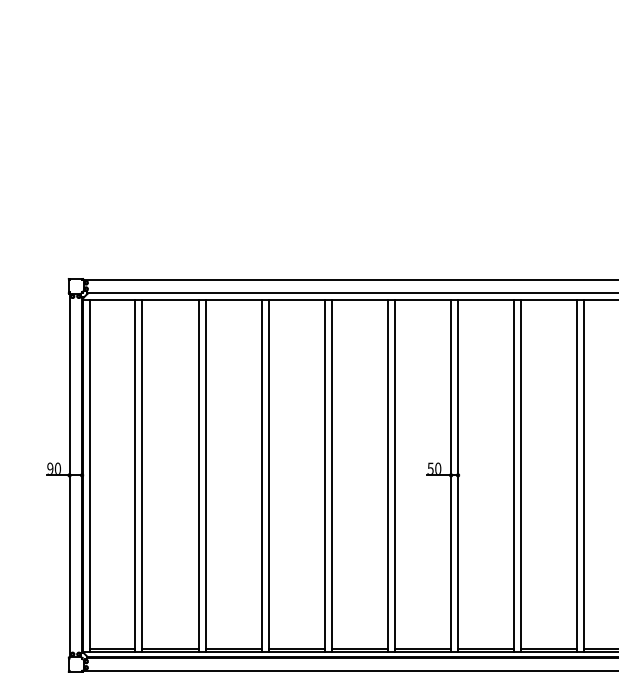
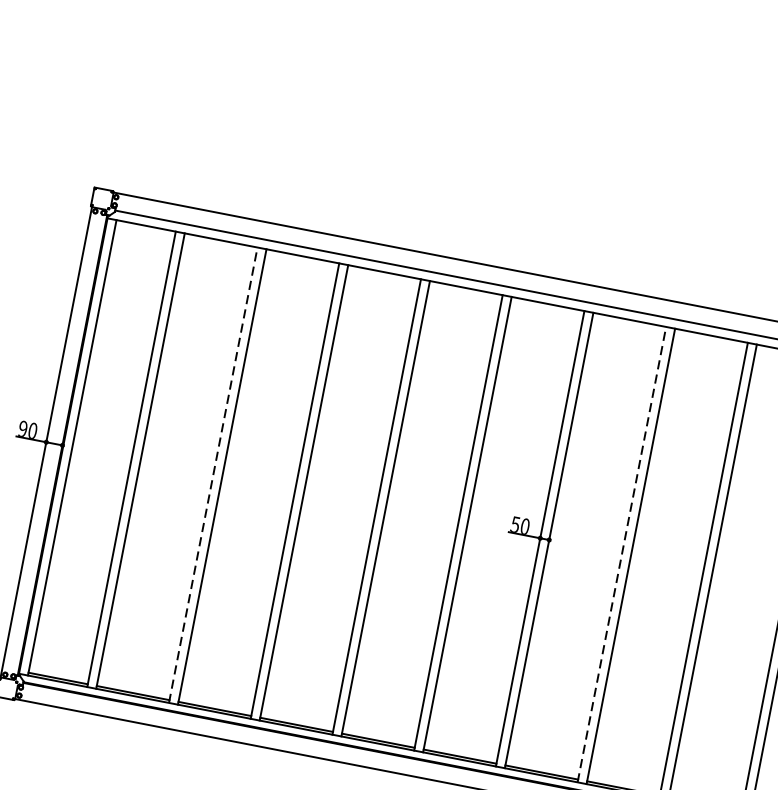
line: (198, 475) -> (213, 474), solid -> dashed
line: (514, 475) -> (622, 554), solid -> dashed

